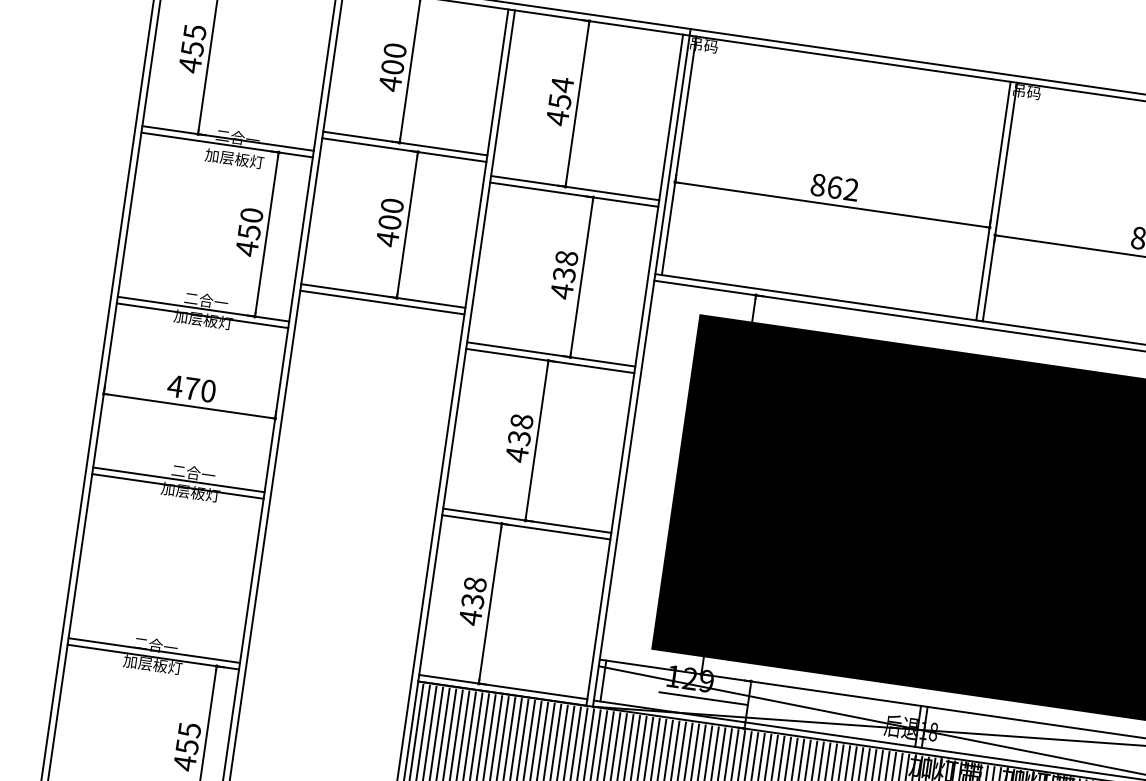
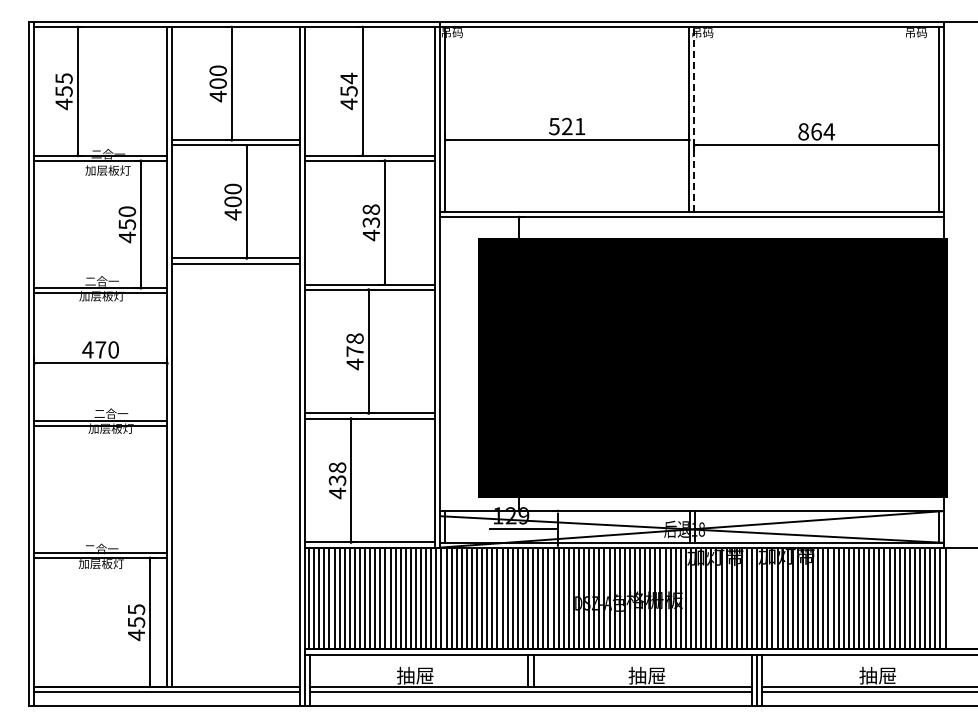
text: (835, 187) -> (567, 126), 862 -> 521
line: (1000, 201) -> (694, 119), solid -> dashed
text: (518, 437) -> (354, 351), 438 -> 478

